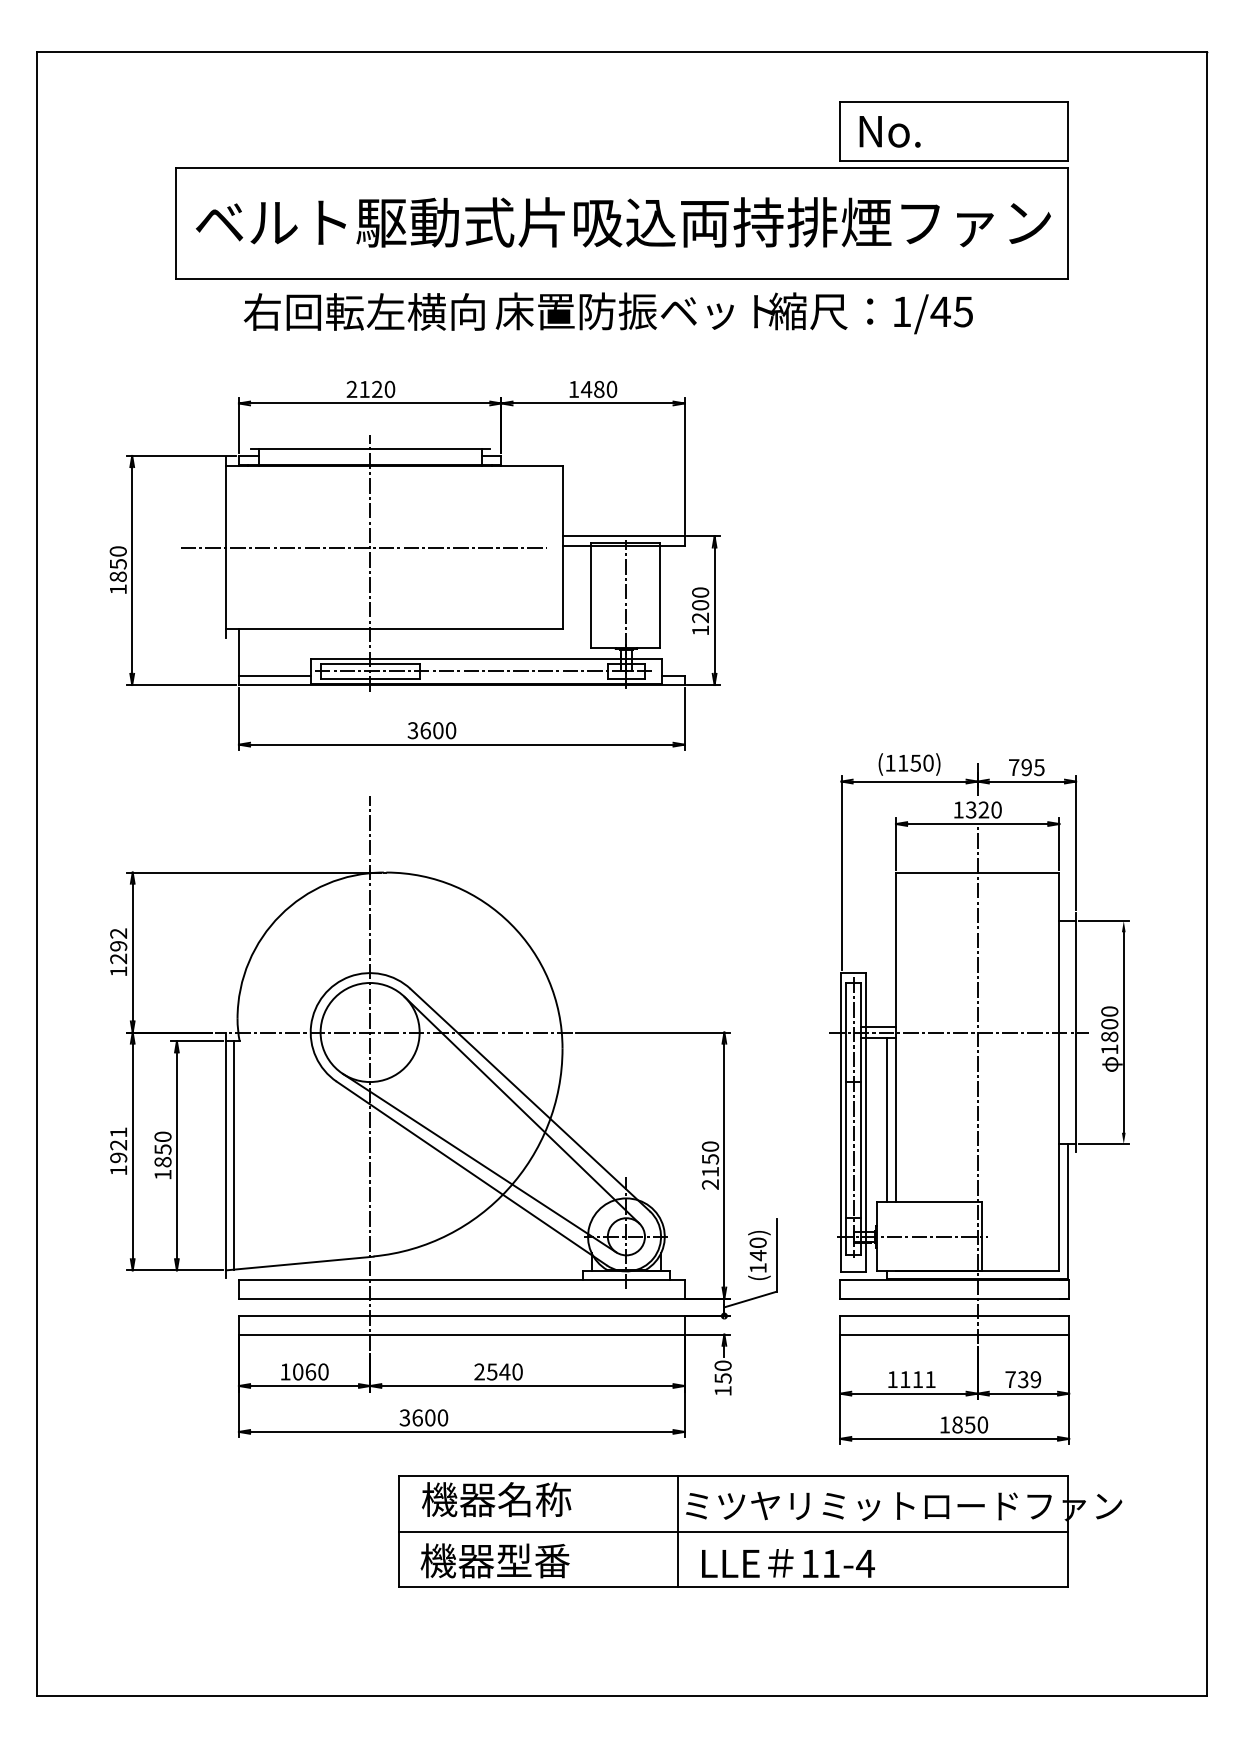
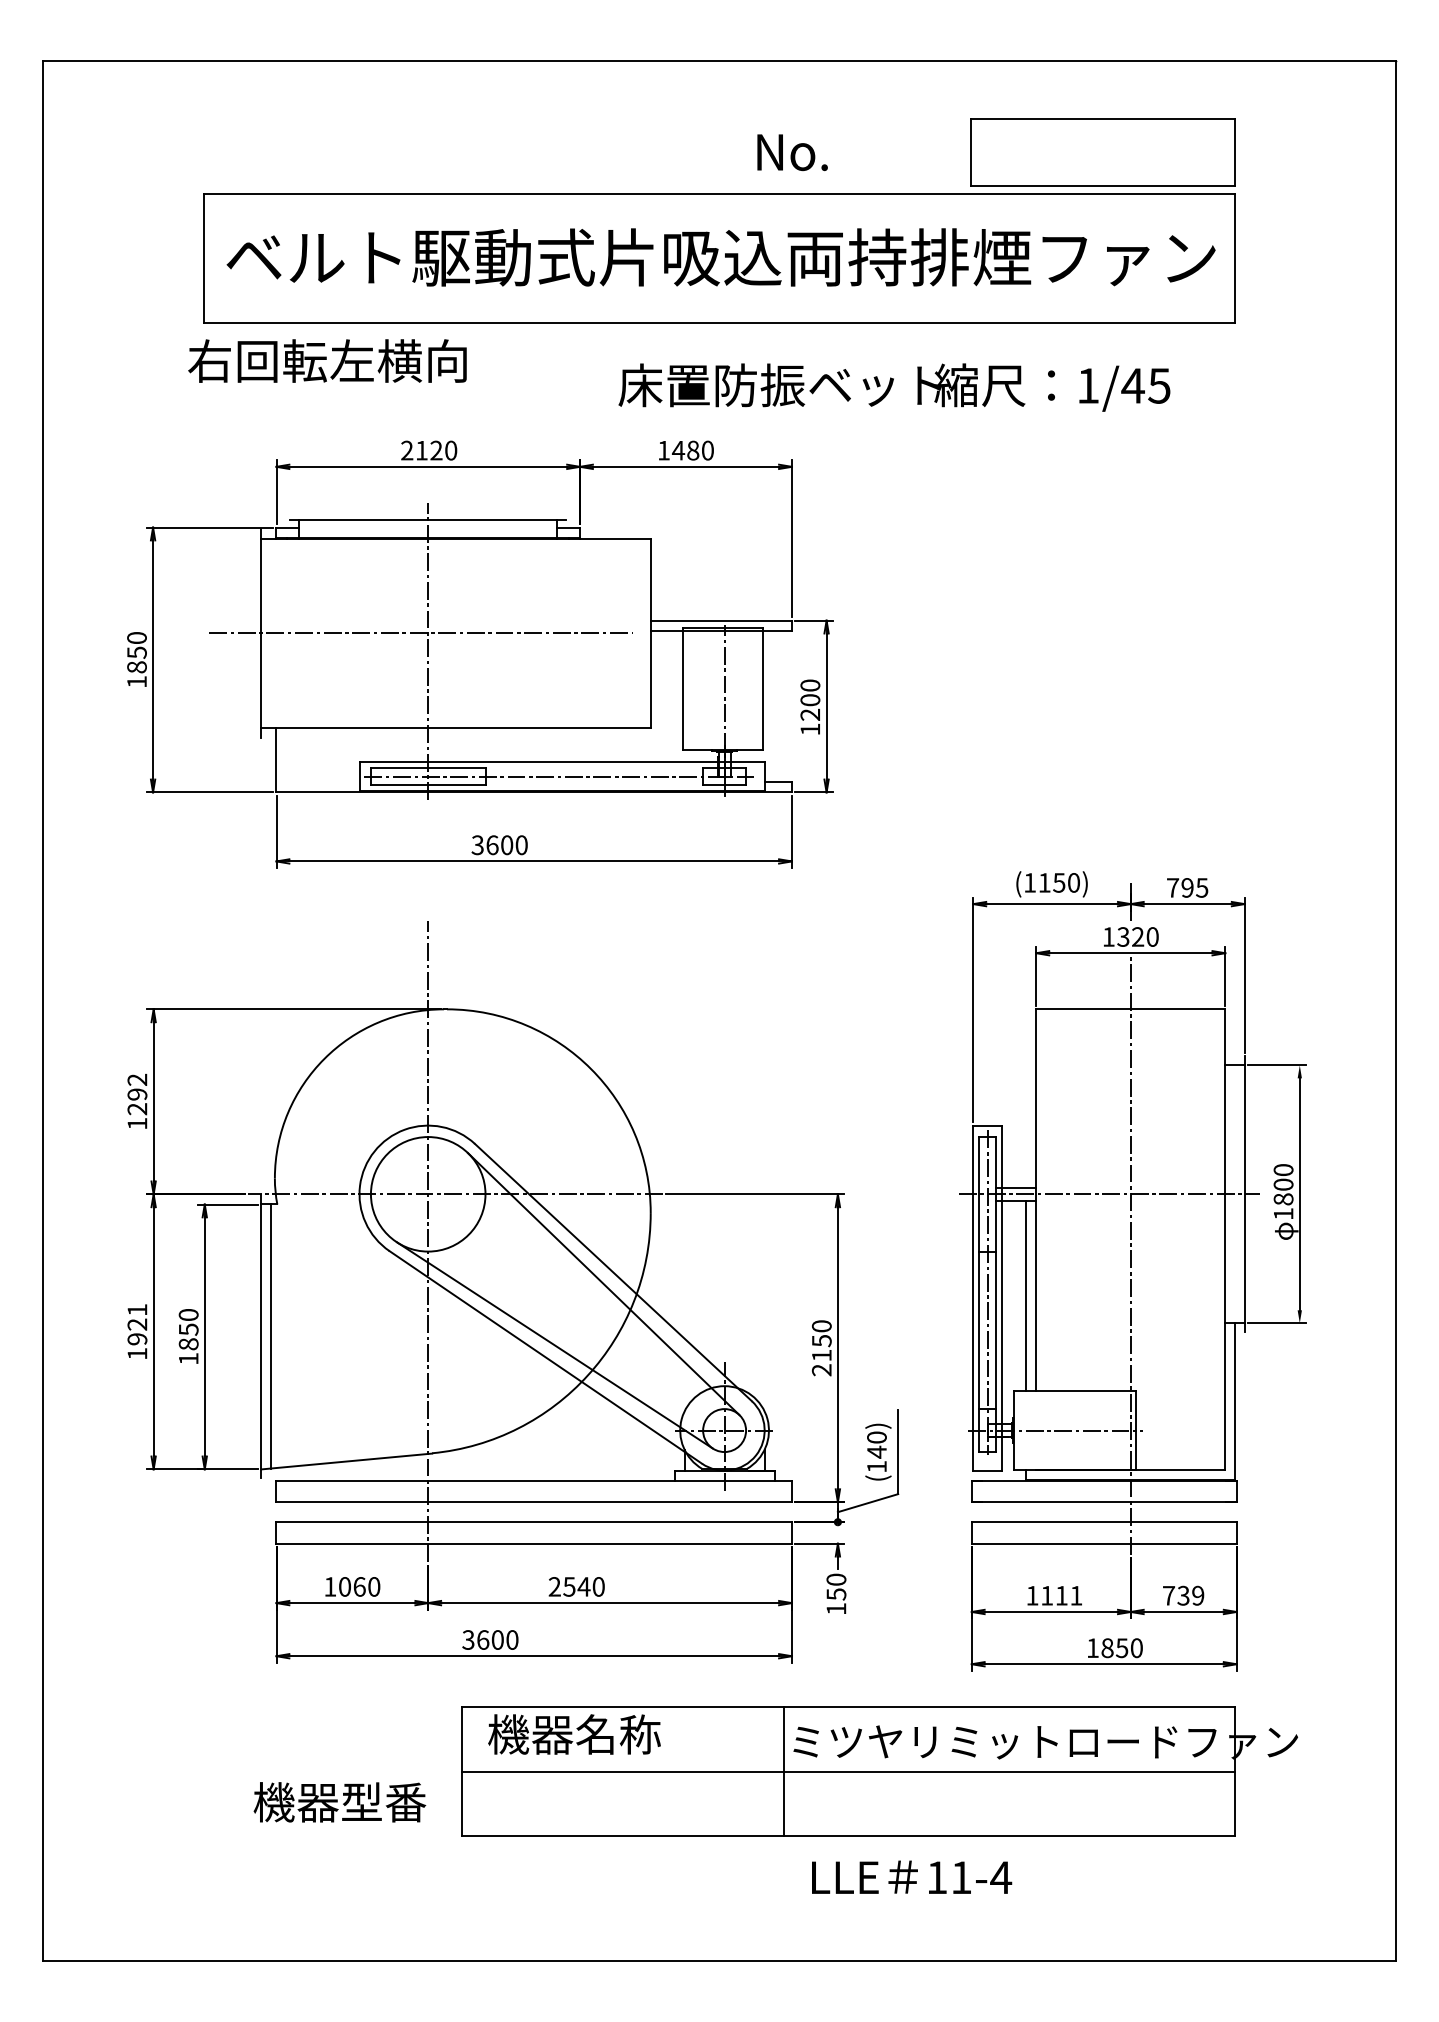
text: (890, 131) -> (792, 152), moved
text: (364, 311) -> (327, 360), moved
text: (734, 313) -> (894, 387), moved
line: (274, 675) -> (317, 781), removed
text: (494, 1561) -> (339, 1802), moved
text: (788, 1562) -> (912, 1876), moved

